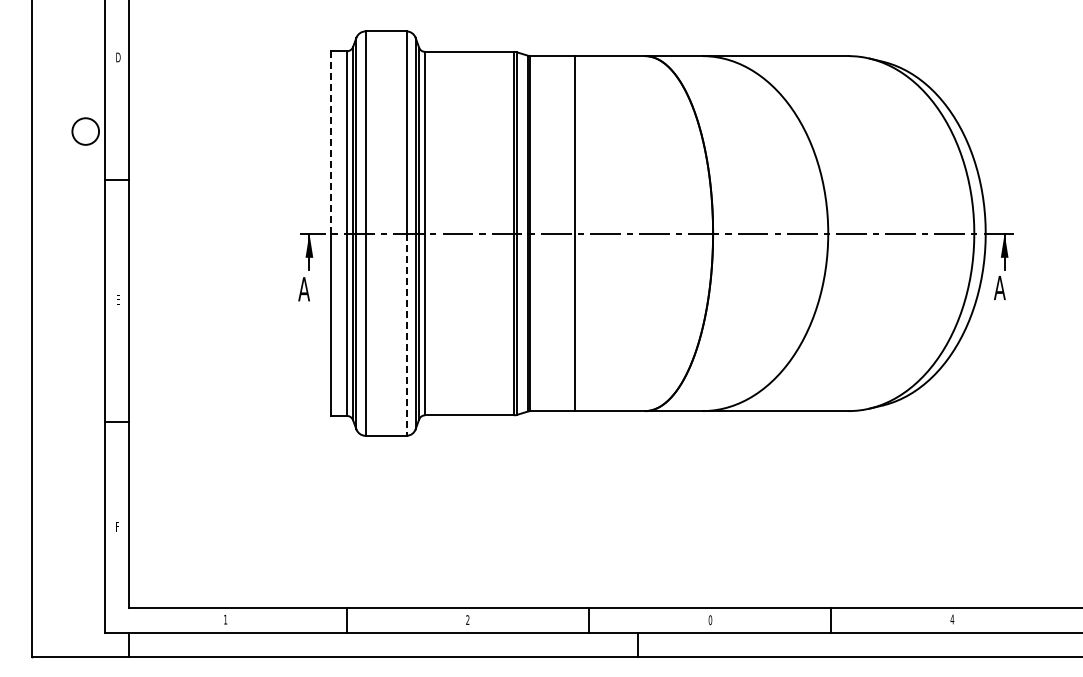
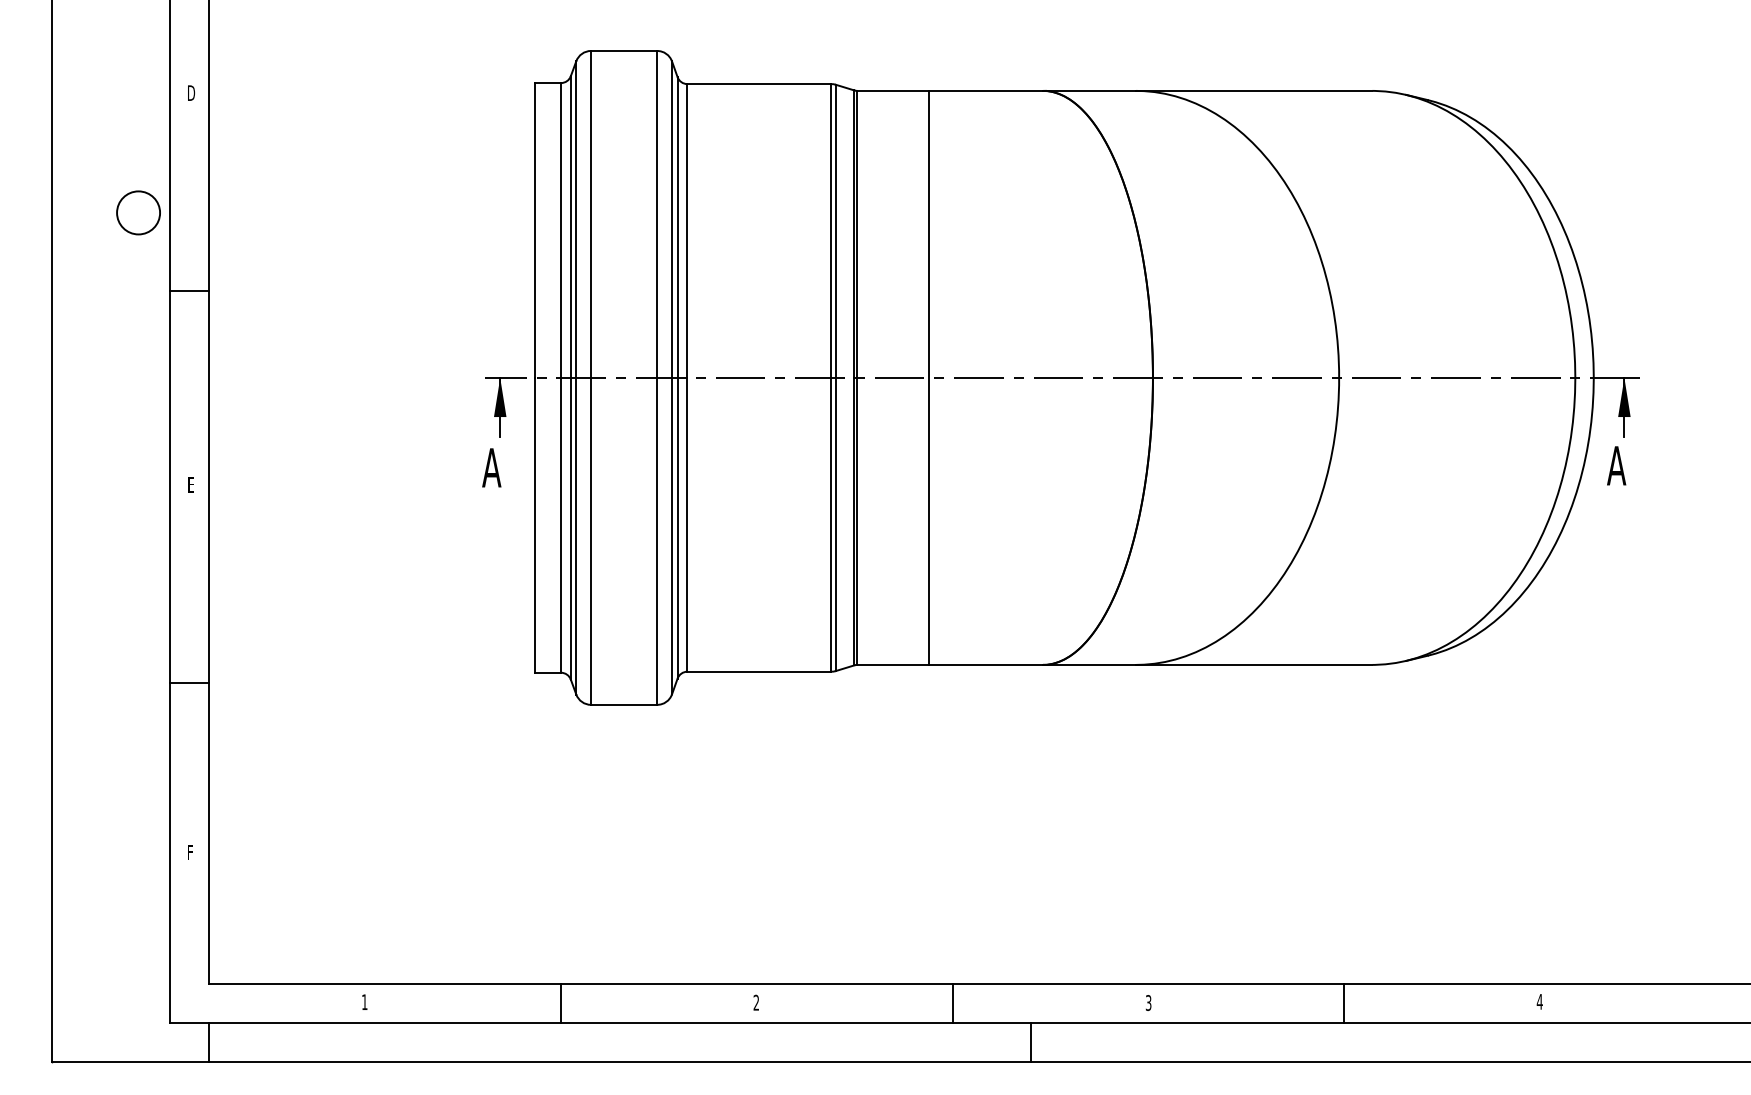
line: (331, 142) -> (535, 230), dashed -> solid
line: (406, 335) -> (657, 542), dashed -> solid
text: (710, 620) -> (1148, 1003), 0 -> 3

